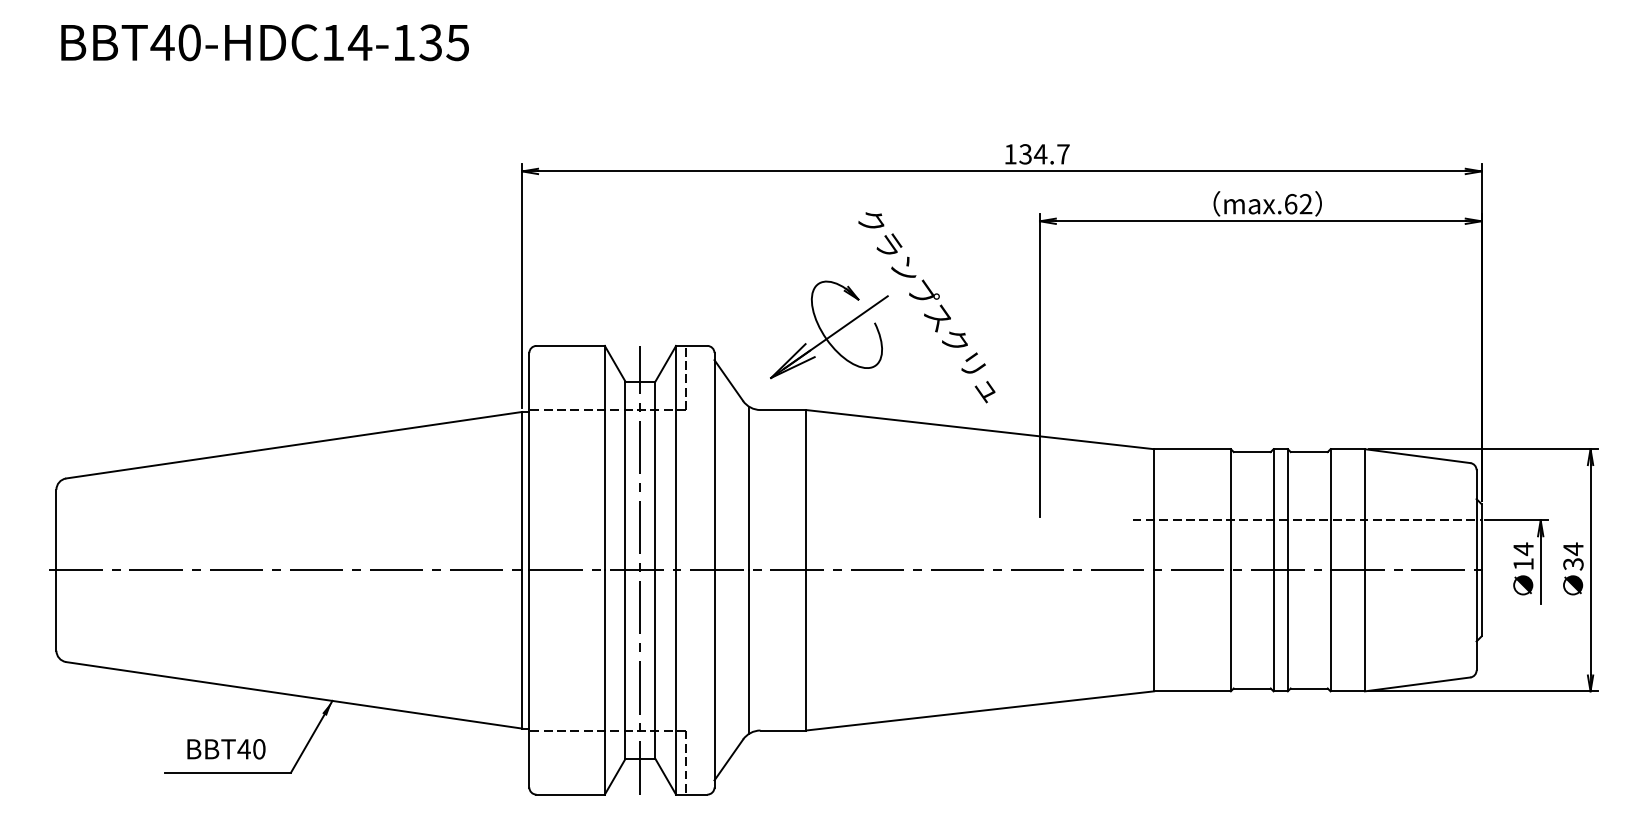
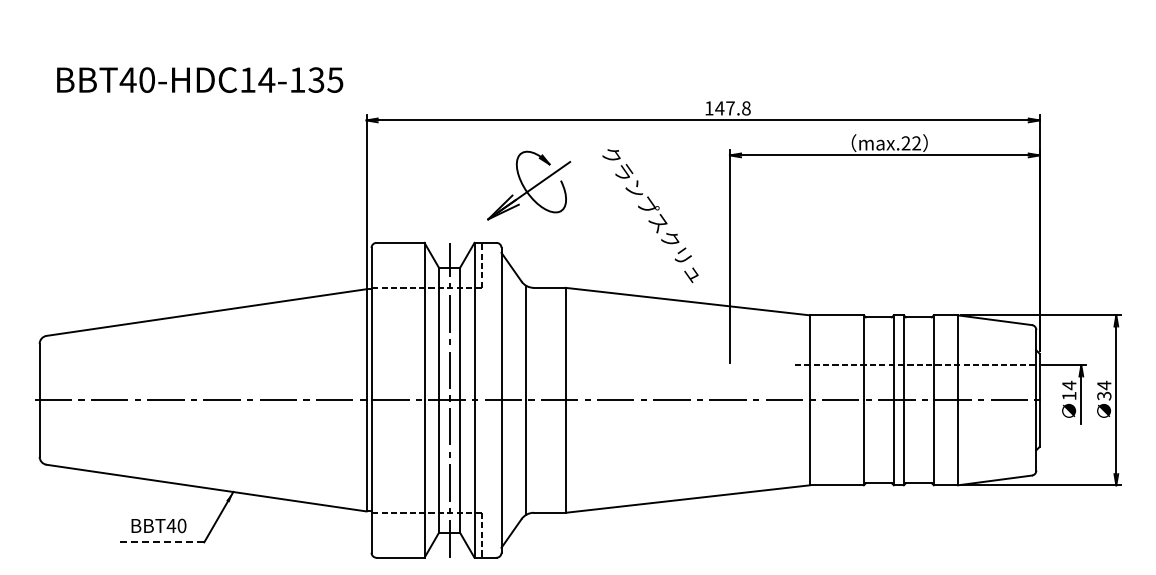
text: (265, 41) -> (200, 79), moved
text: (1043, 154) -> (732, 108), 134.7 -> 147.8
text: (1290, 204) -> (905, 143), max.62 -> max.22
part: (829, 329) -> (529, 185), moved
line: (227, 772) -> (159, 542), solid -> dashed

